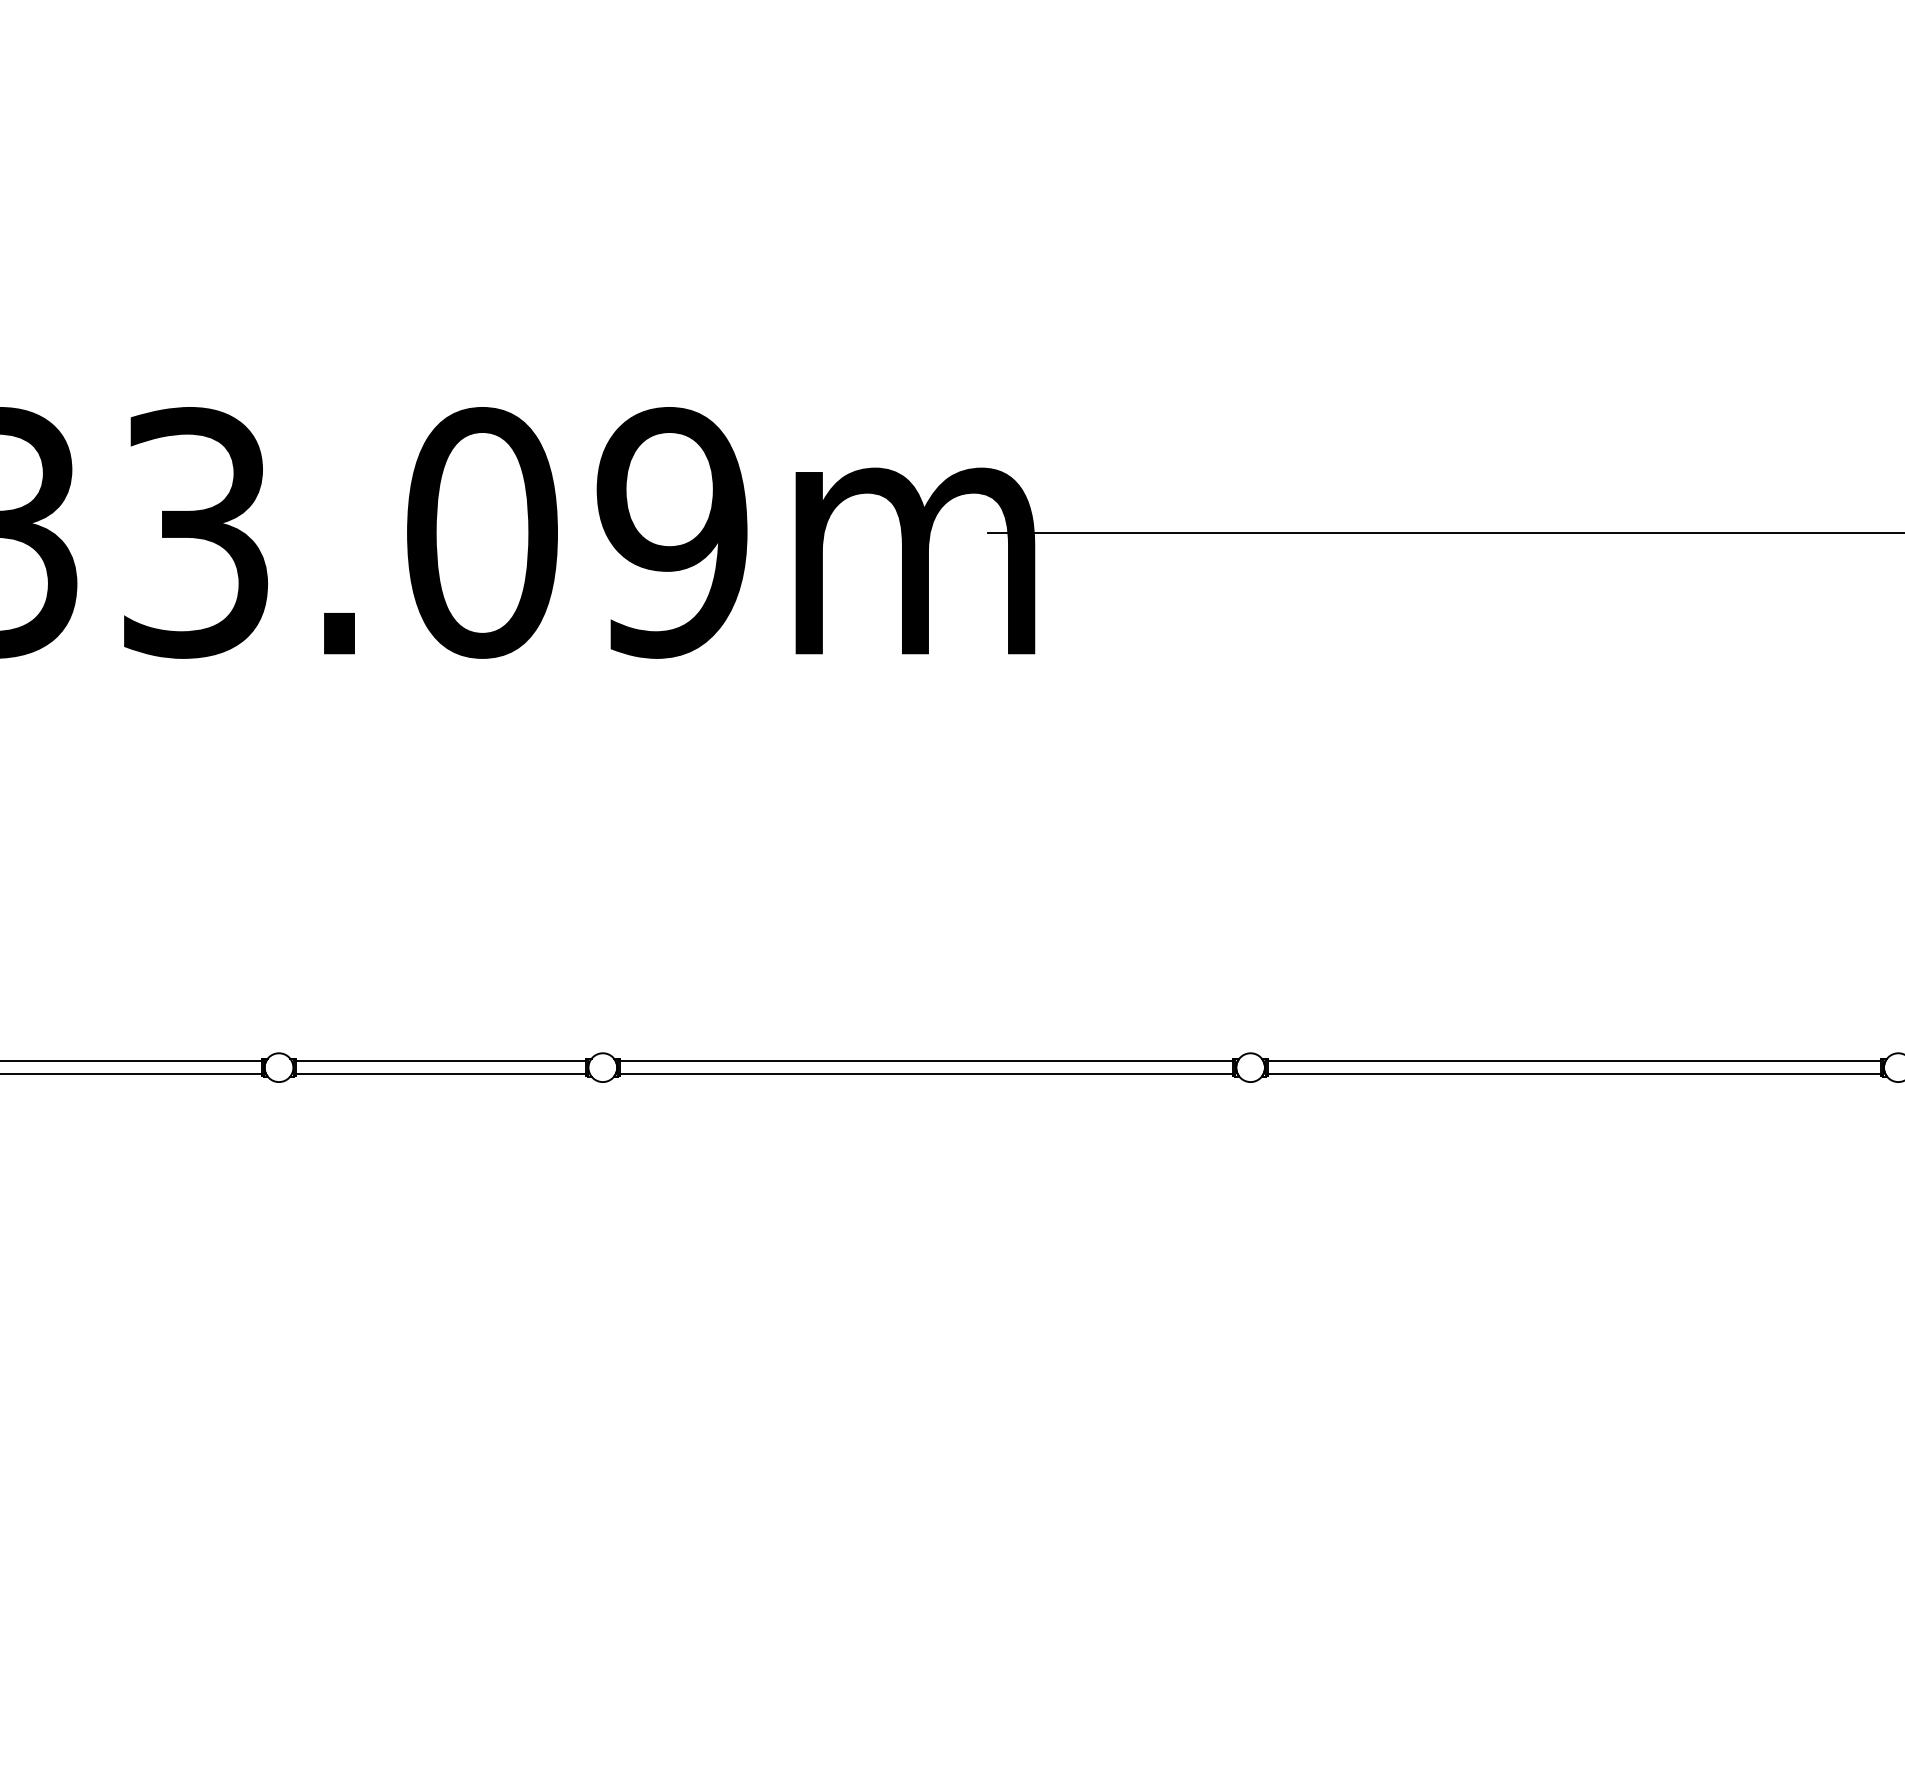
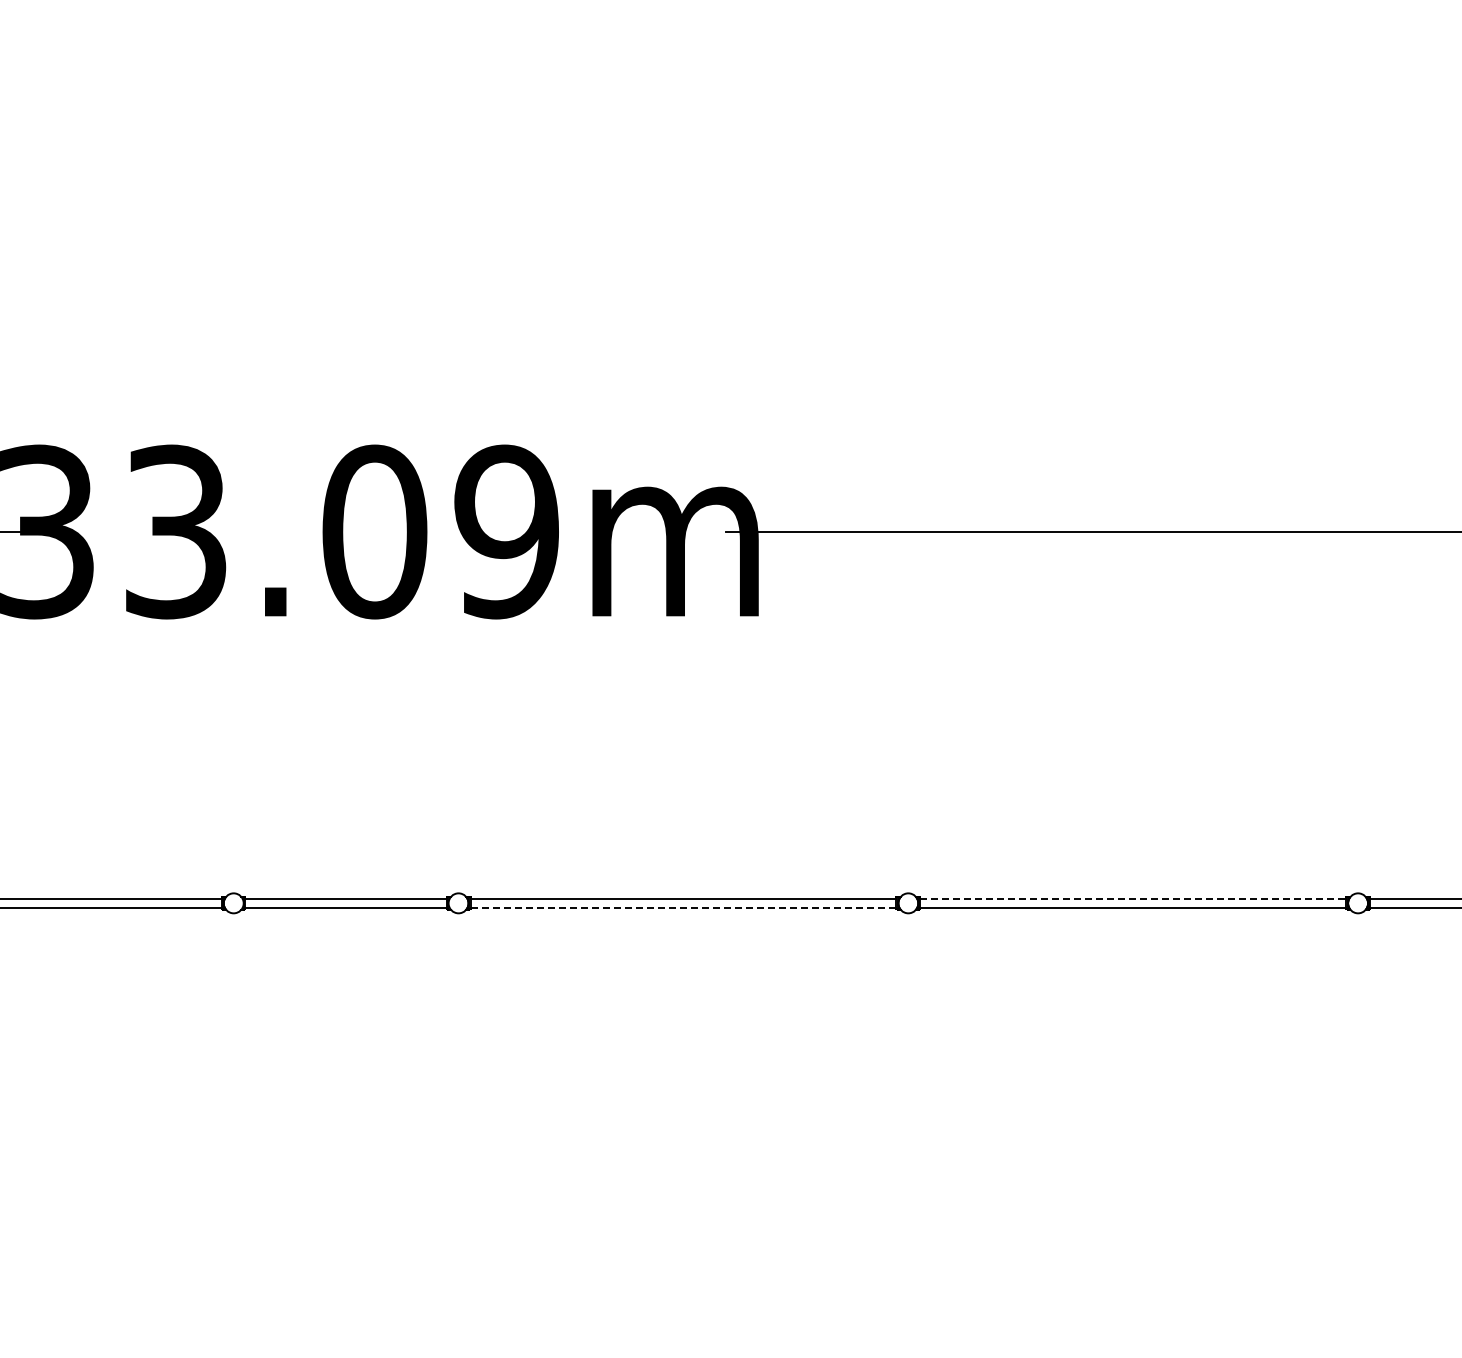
line: (1574, 1060) -> (1133, 898), solid -> dashed
line: (926, 1075) -> (683, 908), solid -> dashed

